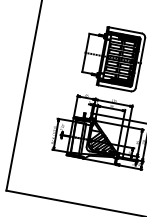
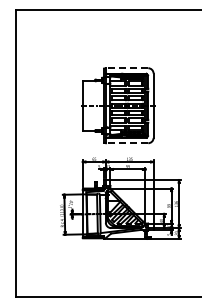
line: (124, 30) -> (126, 68), solid -> dashed
line: (114, 88) -> (126, 143), solid -> dashed

